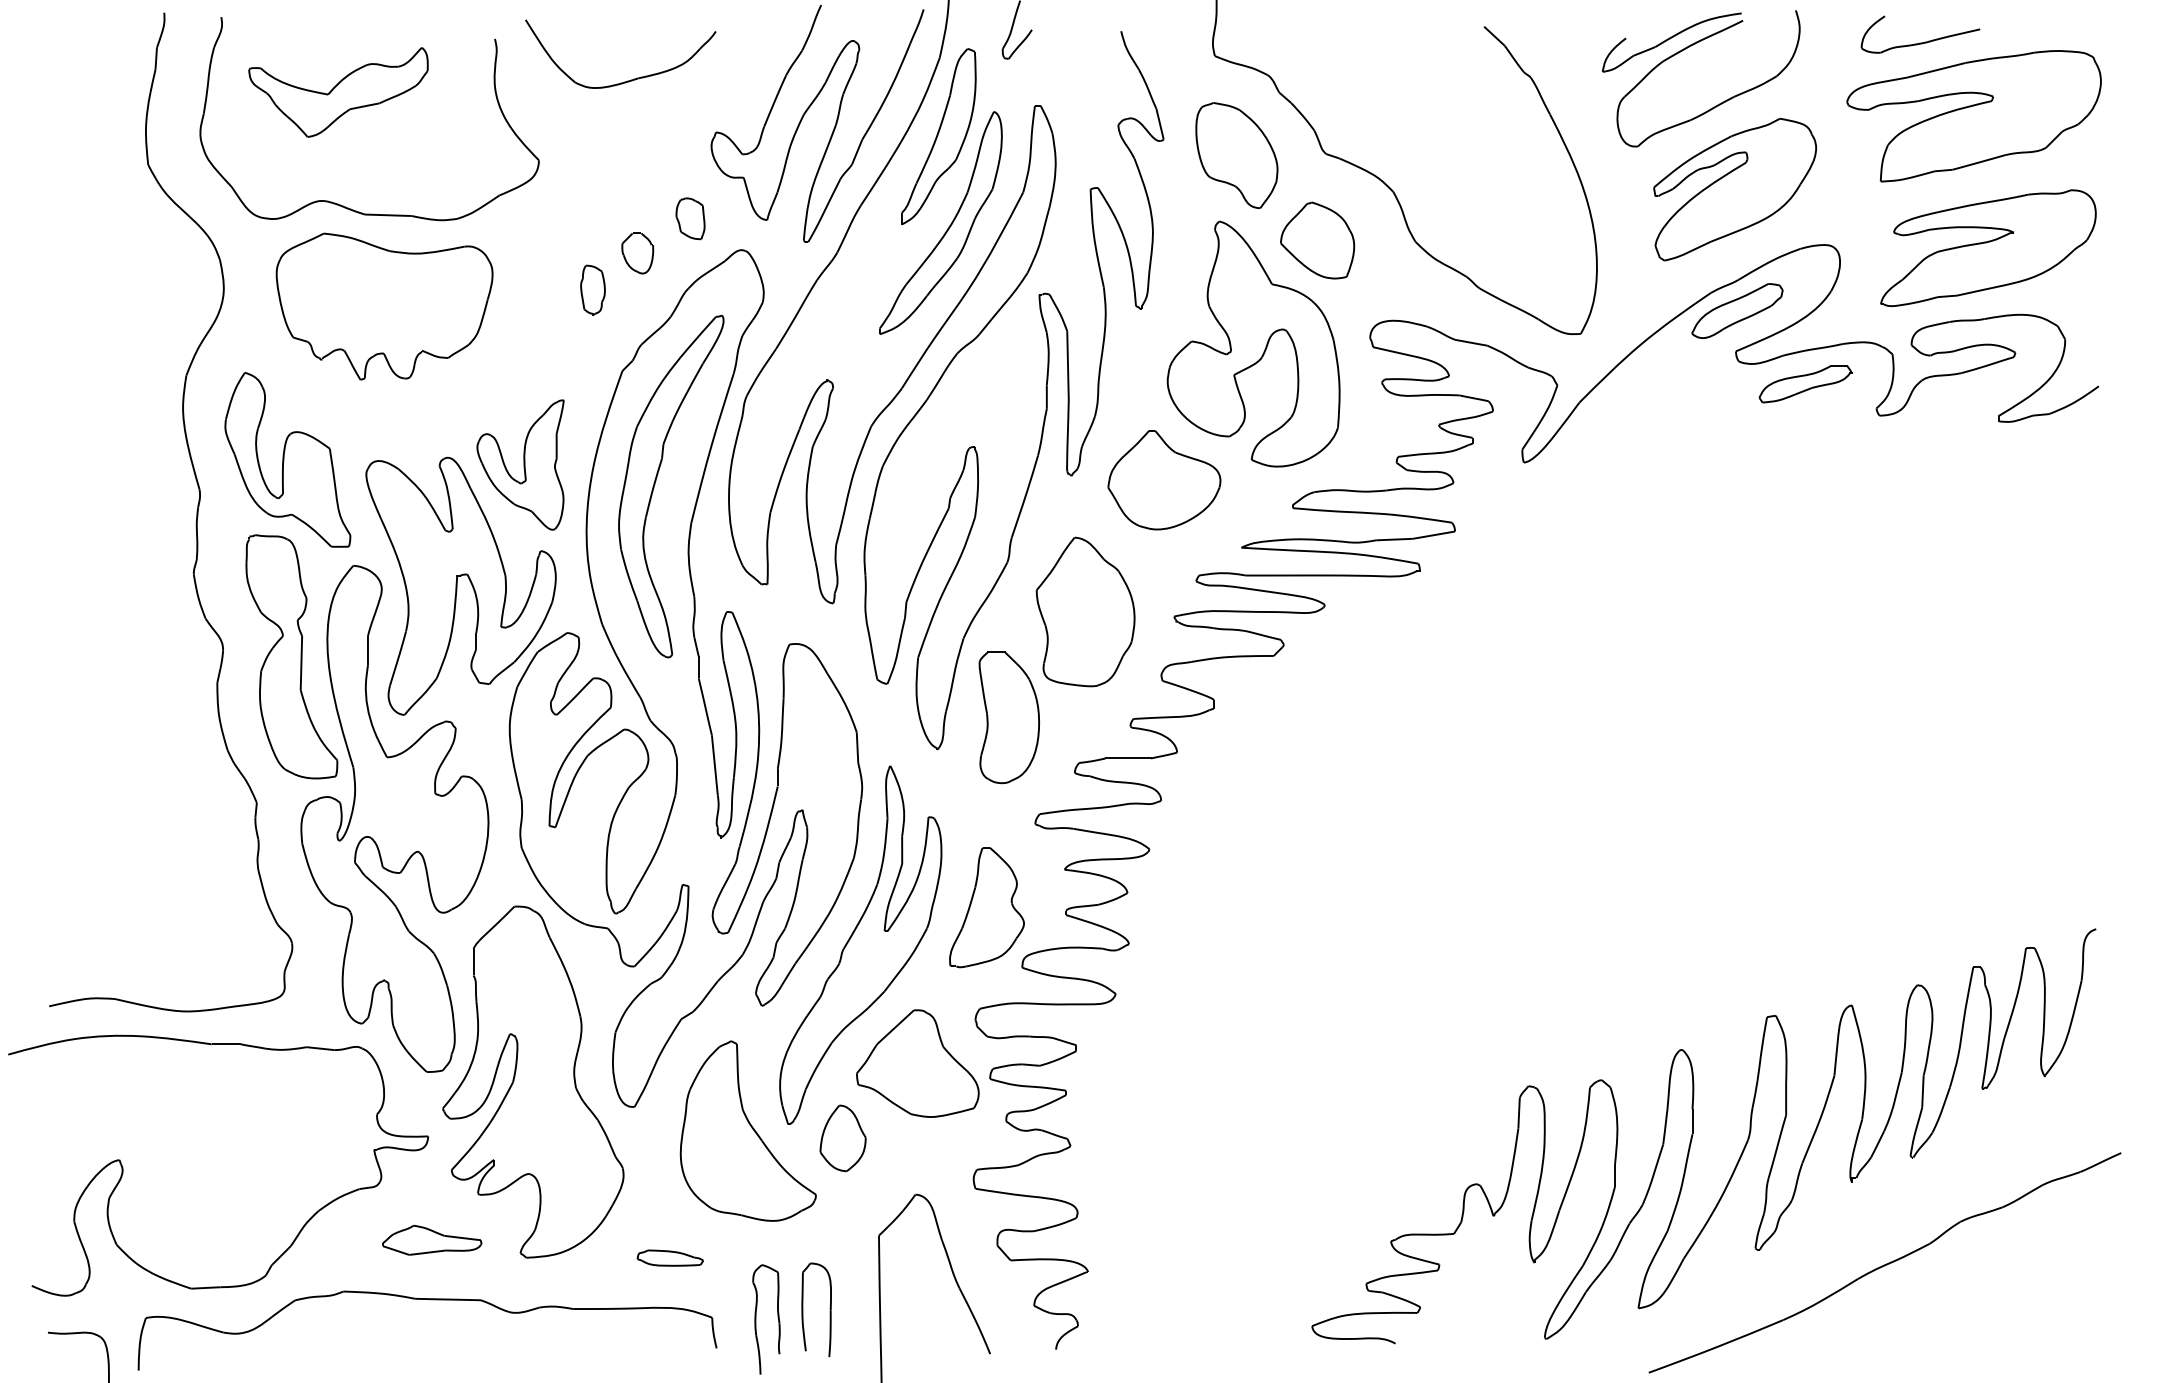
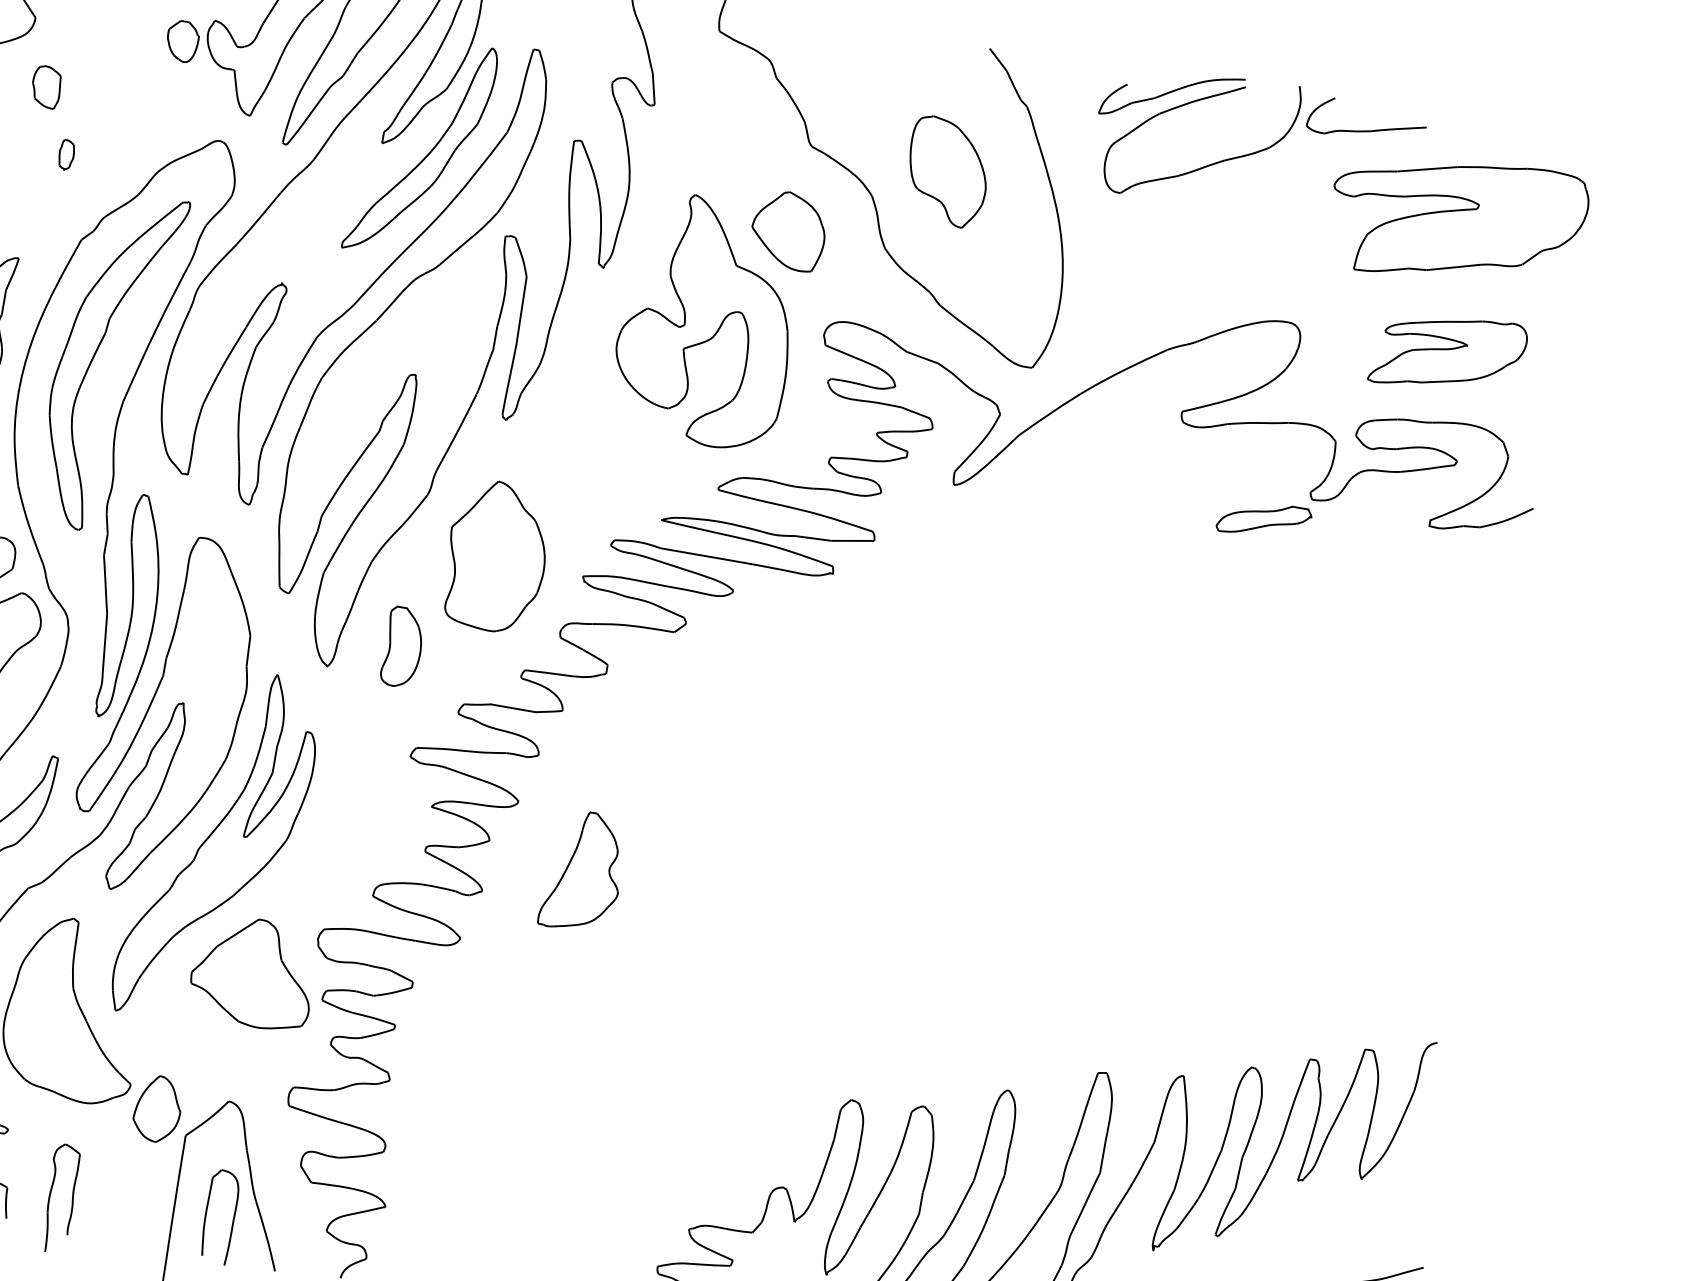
part: (1920, 42) -> (1365, 130), moved
part: (1236, 155) -> (947, 171), moved
part: (1734, 189) -> (1208, 252), removed
part: (690, 218) -> (46, 86), moved
part: (1988, 248) -> (1448, 353), size x0.7
part: (637, 253) -> (182, 41), moved
part: (592, 289) -> (66, 154), size x0.6
part: (1737, 310) -> (1190, 371), removed
part: (1805, 384) -> (1264, 520), moved
part: (1164, 480) -> (596, 440), removed
part: (1008, 717) -> (402, 647), size x0.6
part: (986, 907) -> (583, 871), moved
part: (842, 1138) -> (157, 1109), moved
part: (803, 1309) -> (207, 1214), moved

